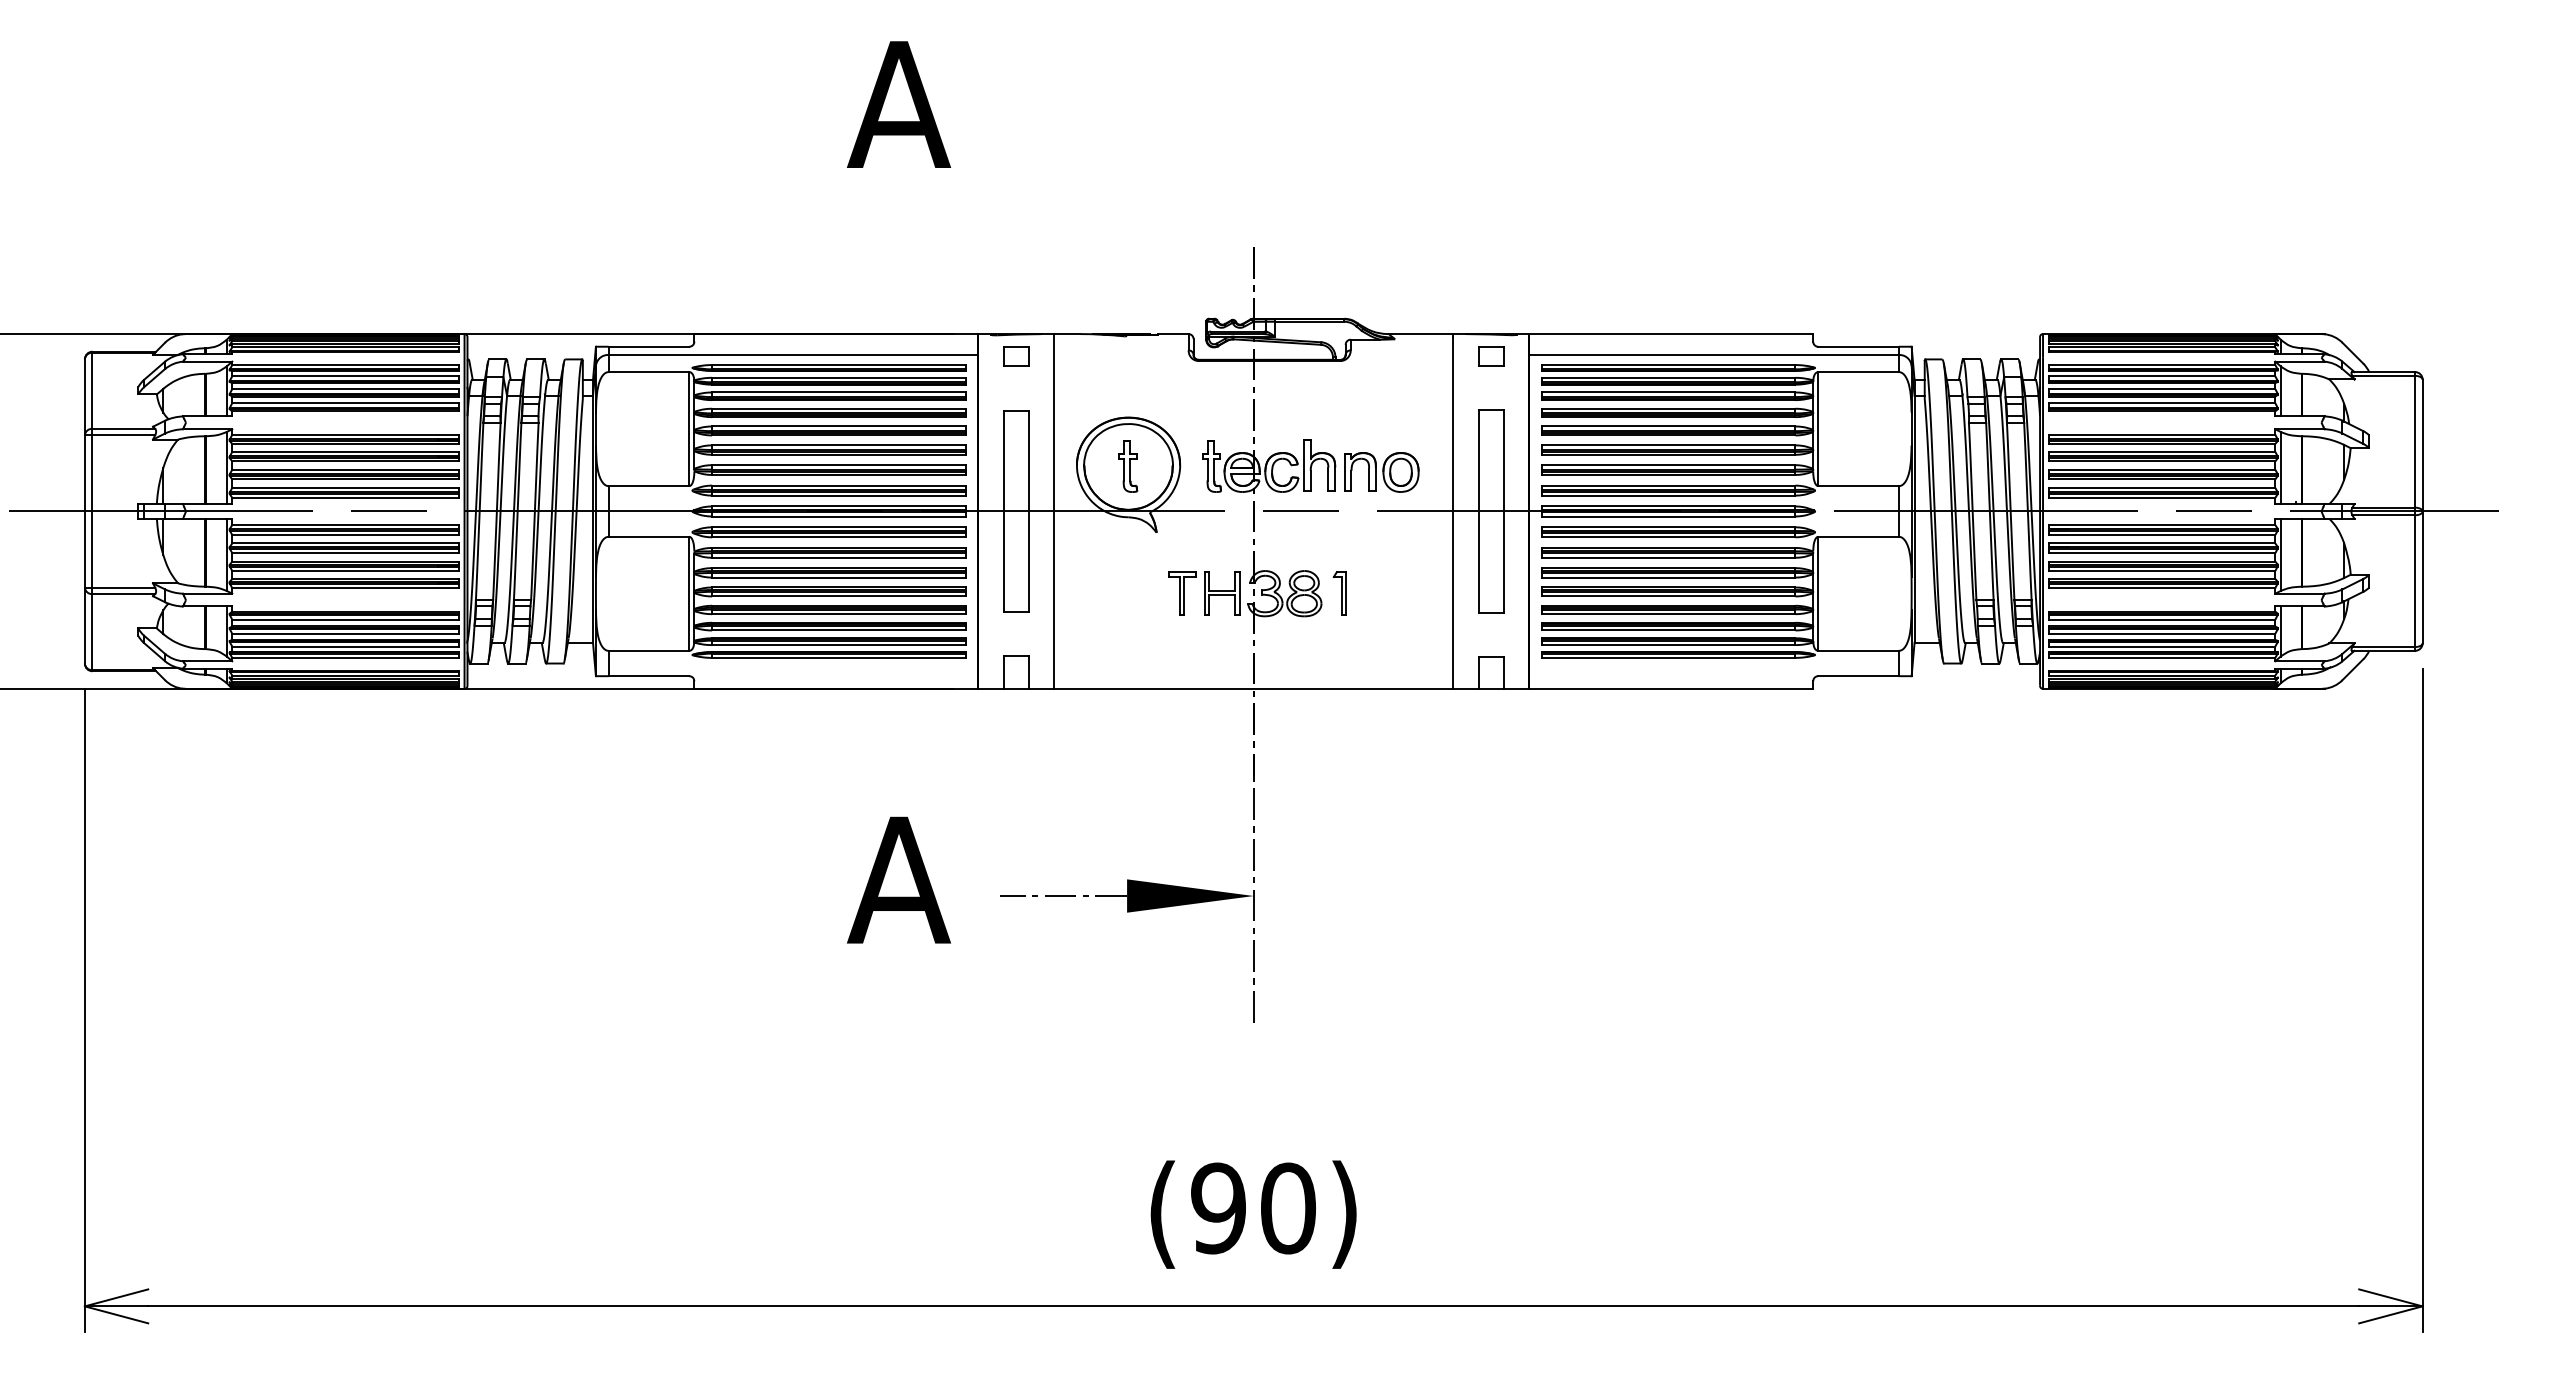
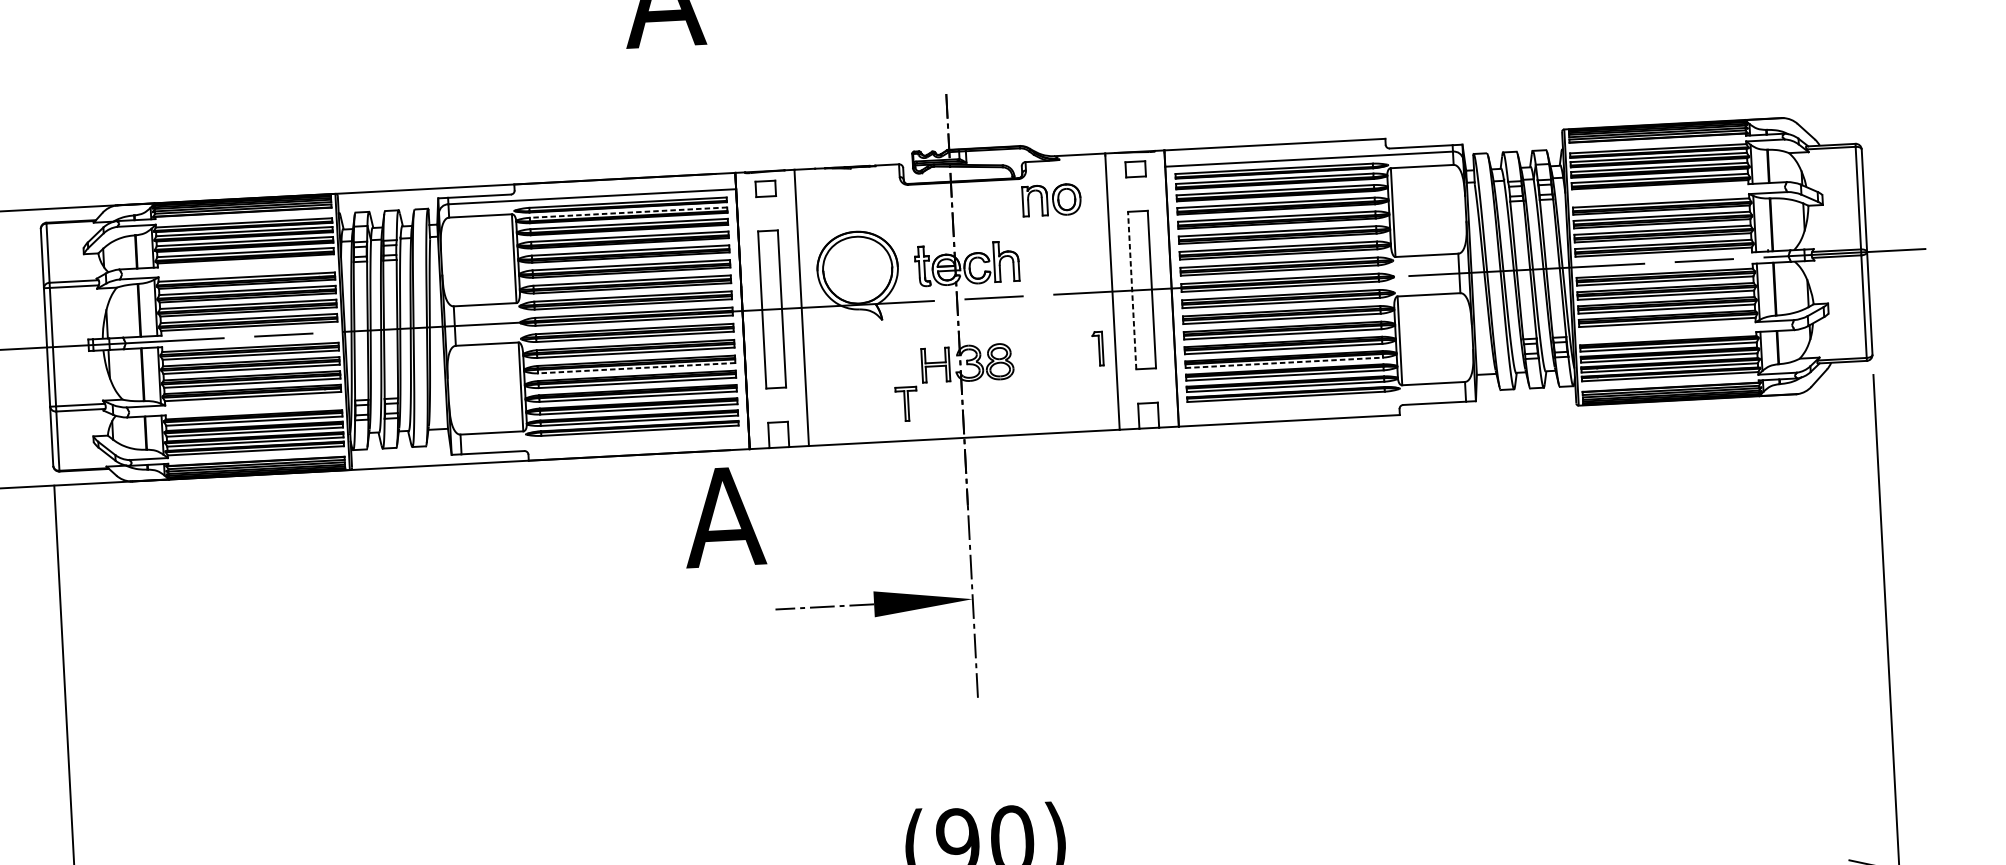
line: (838, 377) -> (628, 212), solid -> dashed
part: (1128, 466) -> (857, 269), removed
part: (1381, 472) -> (1051, 200), moved
line: (1478, 510) -> (1131, 289), solid -> dashed
line: (838, 577) -> (636, 368), solid -> dashed
part: (1182, 593) -> (906, 403), moved
part: (1339, 593) -> (1097, 348), moved
line: (1668, 614) -> (1284, 363), solid -> dashed
text: (898, 879) -> (723, 516), moved

